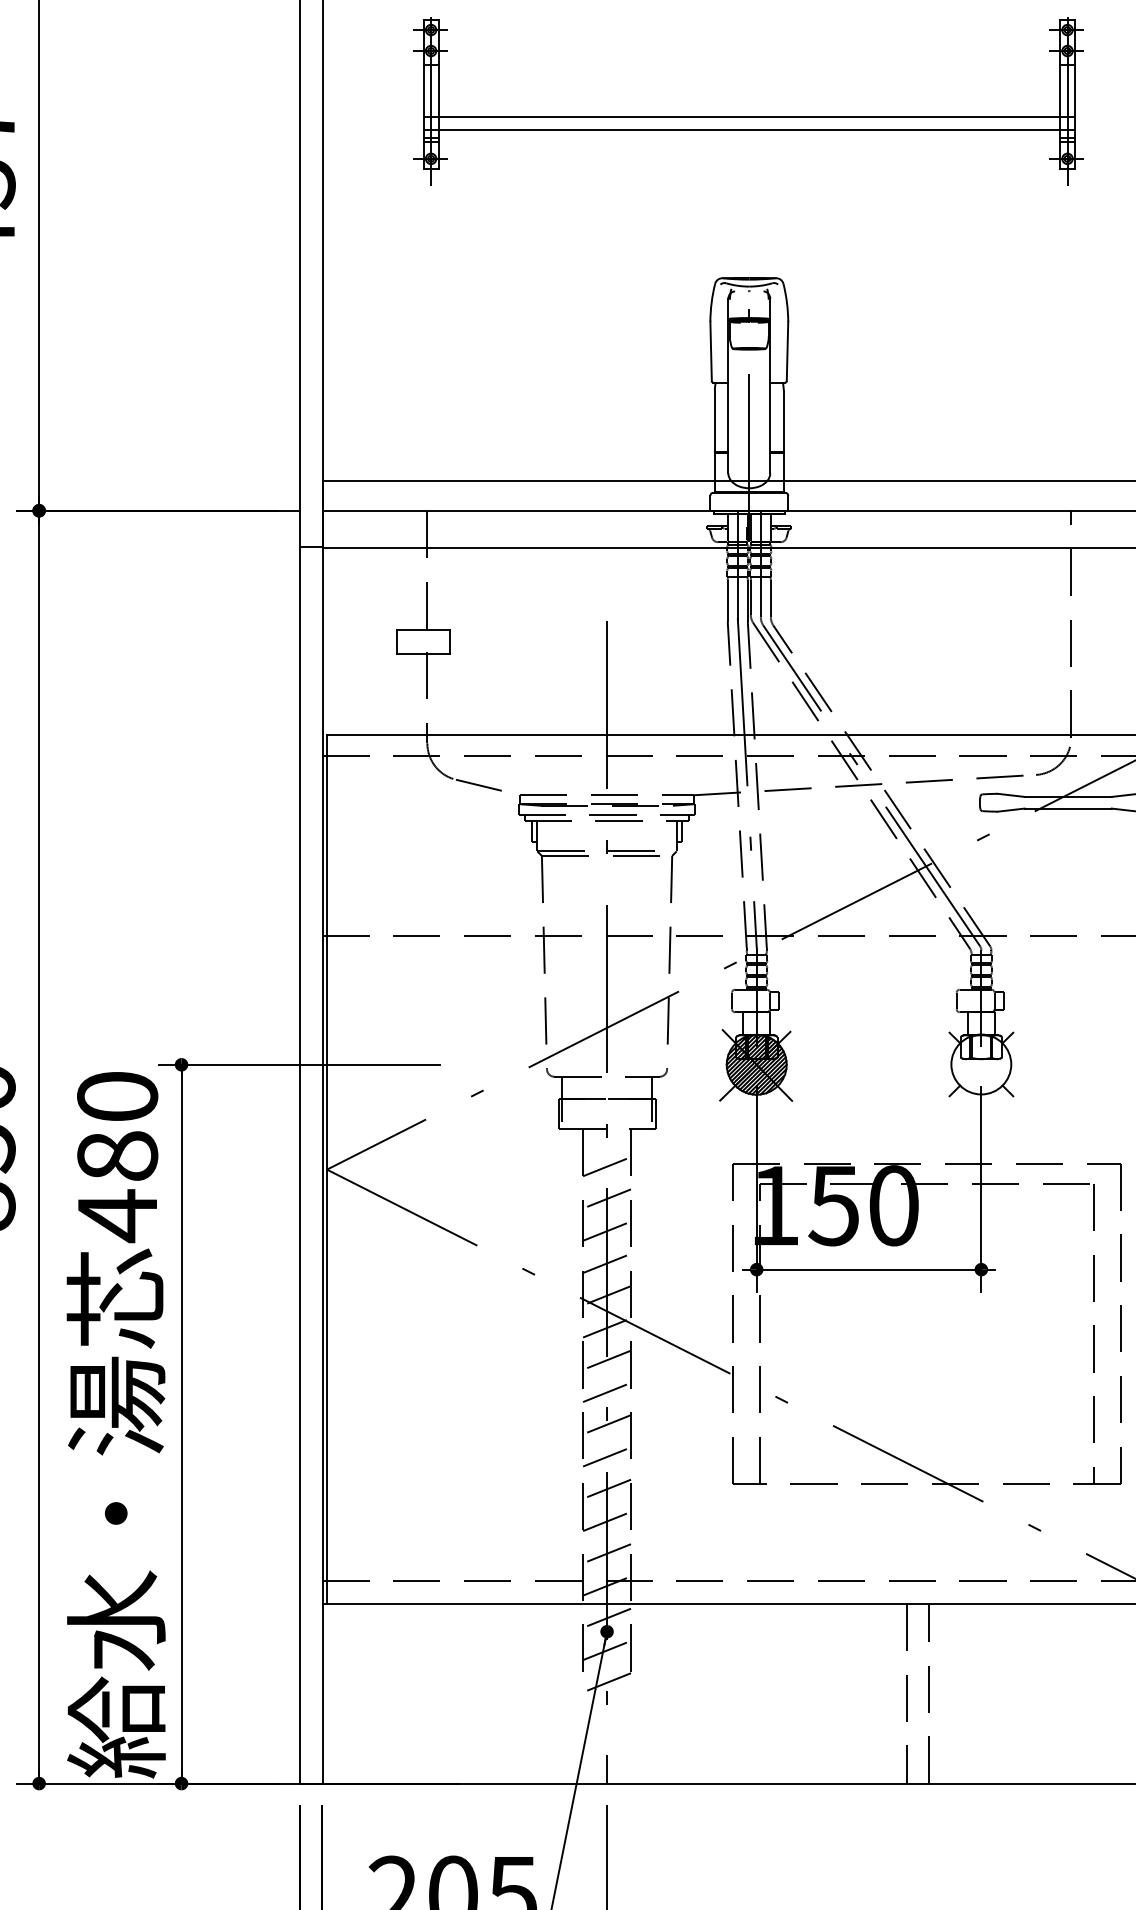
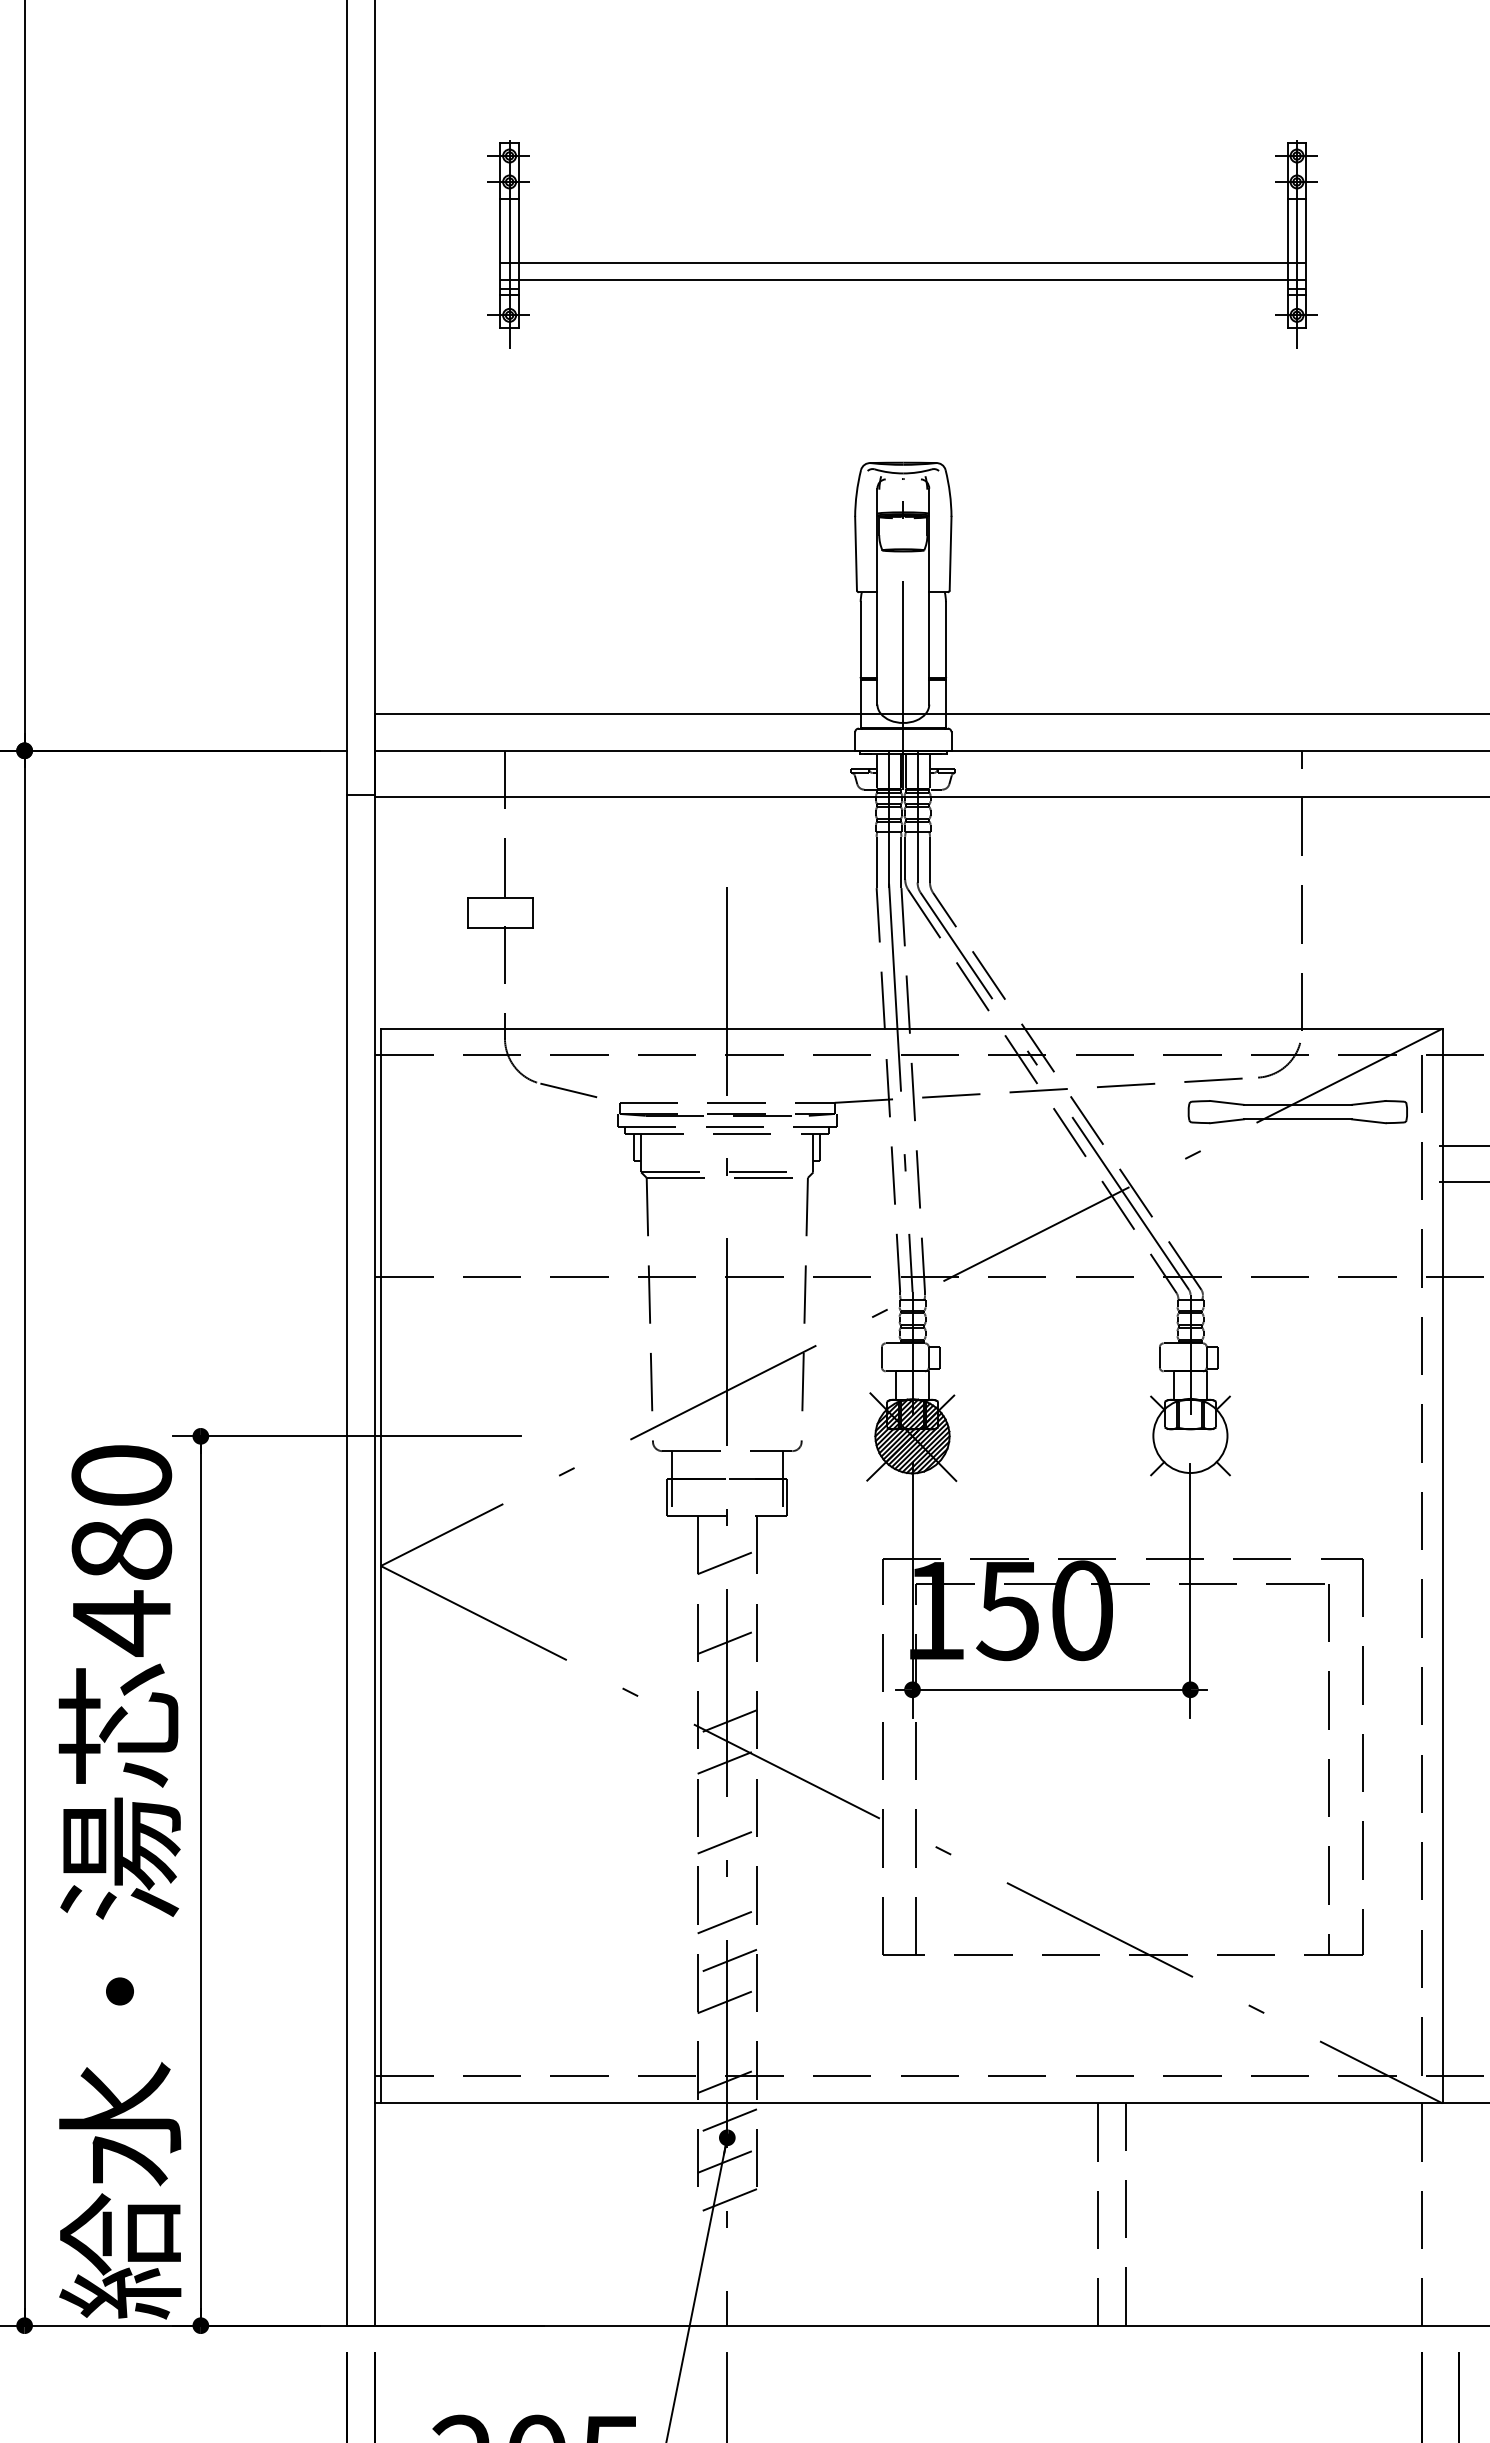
line: (606, 1199) -> (726, 1602), removed
line: (606, 1262) -> (726, 1681), removed
line: (606, 1359) -> (726, 1801), removed
line: (606, 1424) -> (726, 1881), removed
line: (606, 1553) -> (726, 2041), removed

